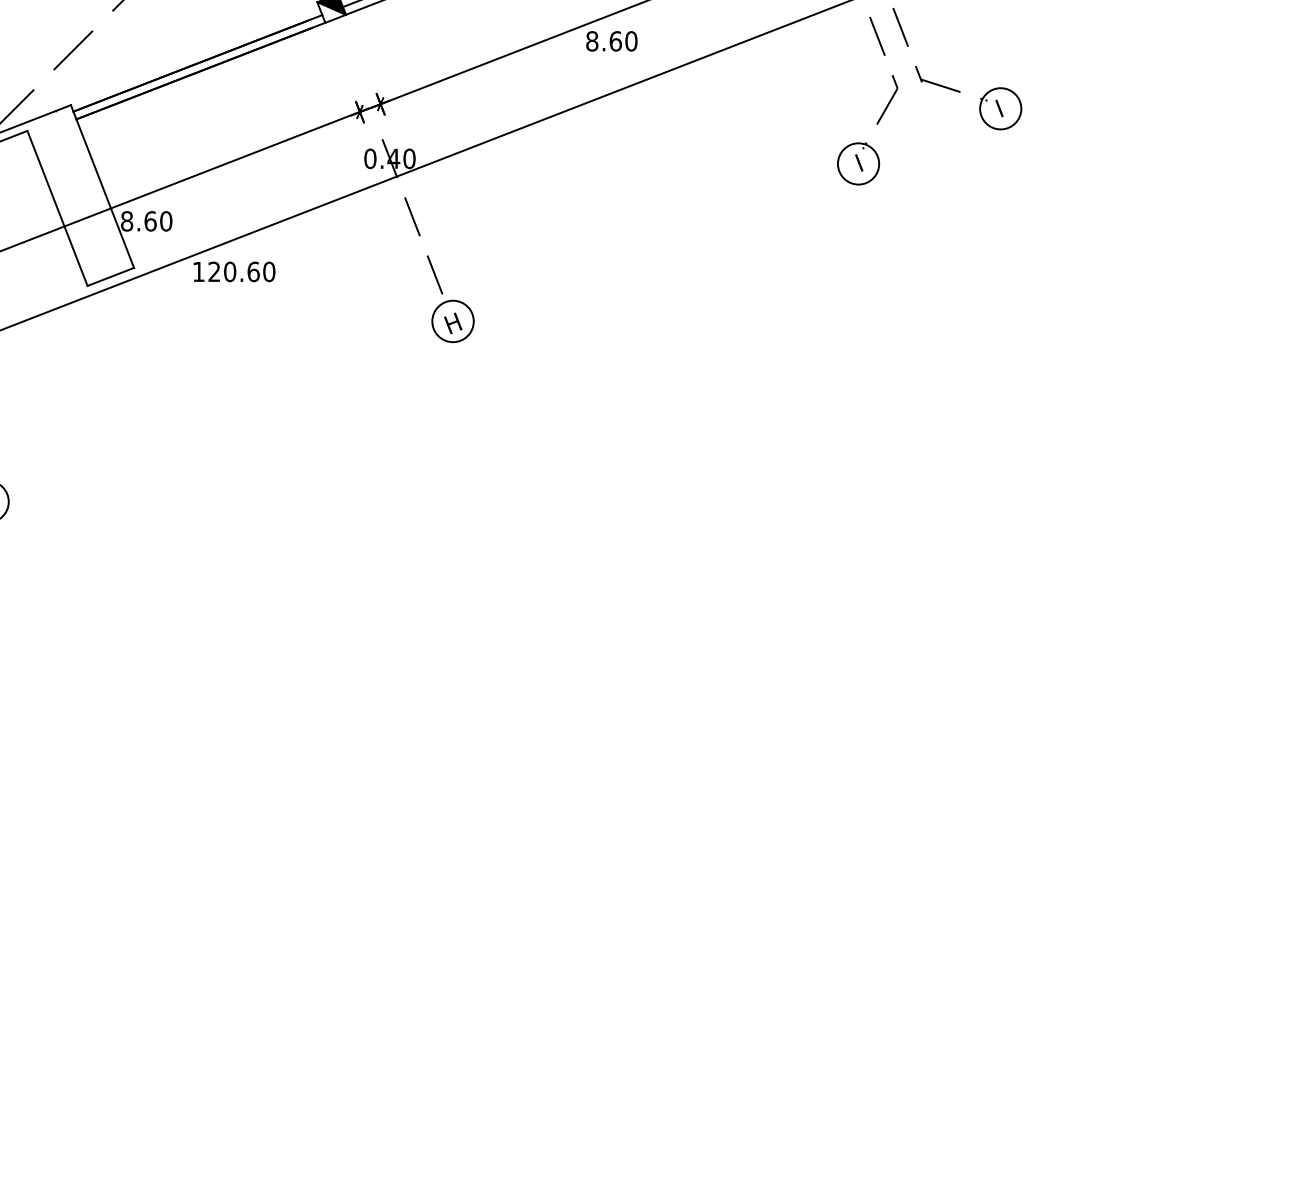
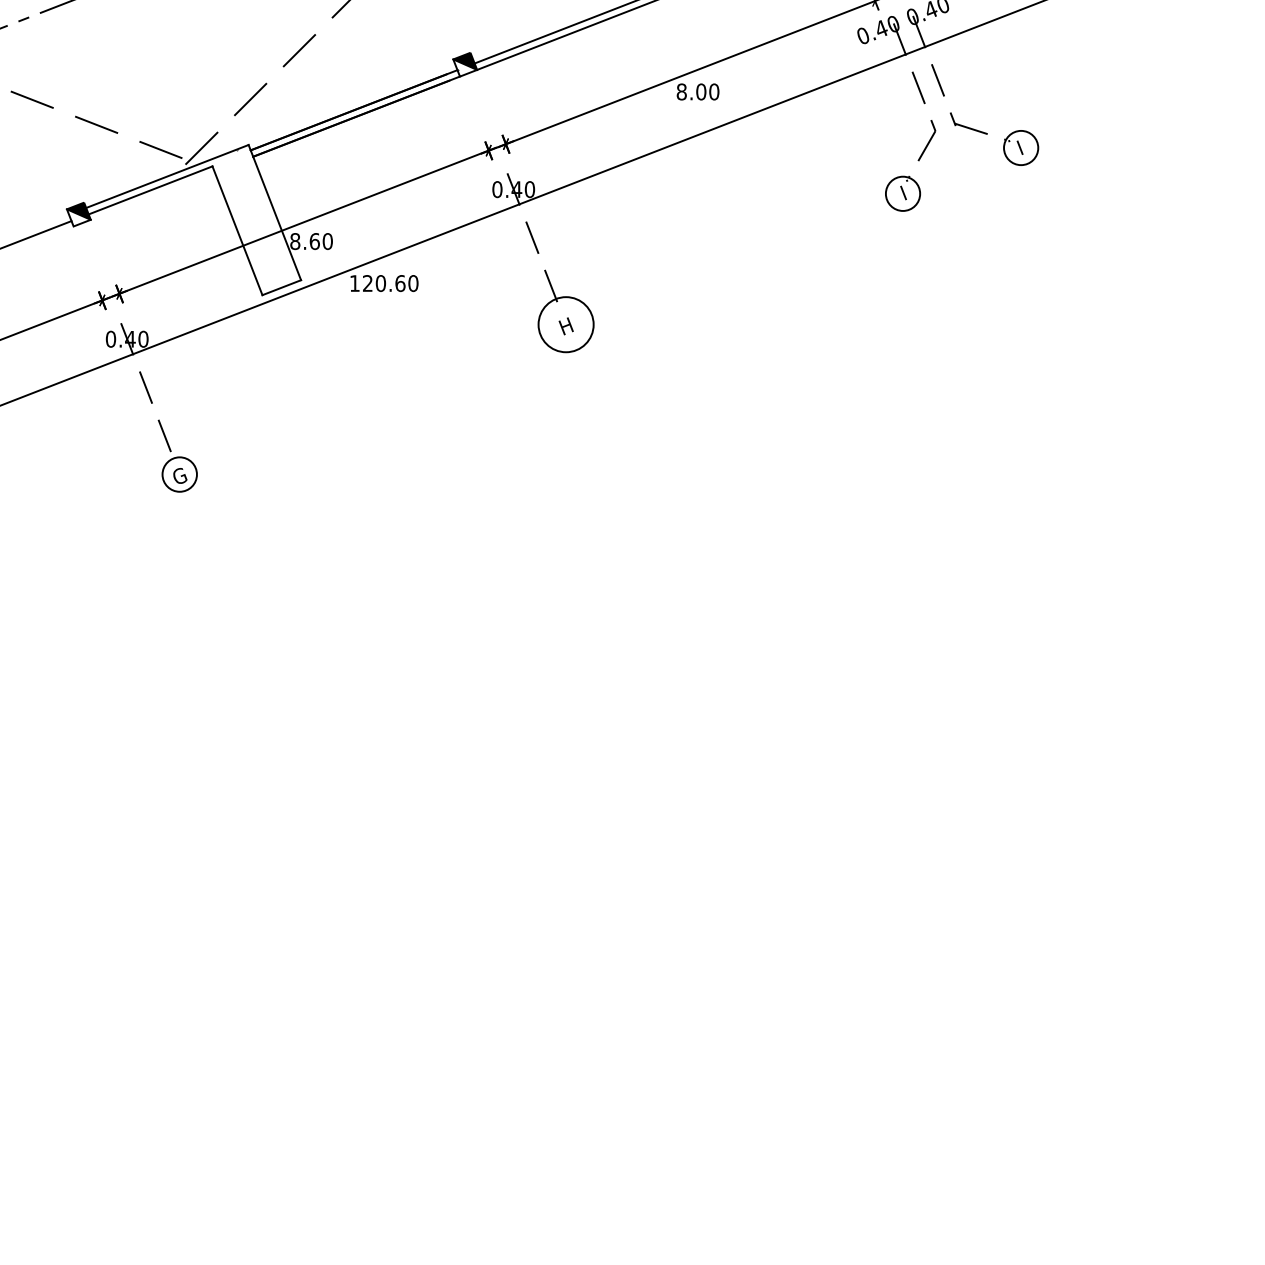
text: (616, 40) -> (701, 91), 8.60 -> 8.00
circle: (452, 321) -> (565, 324), size x1.6

